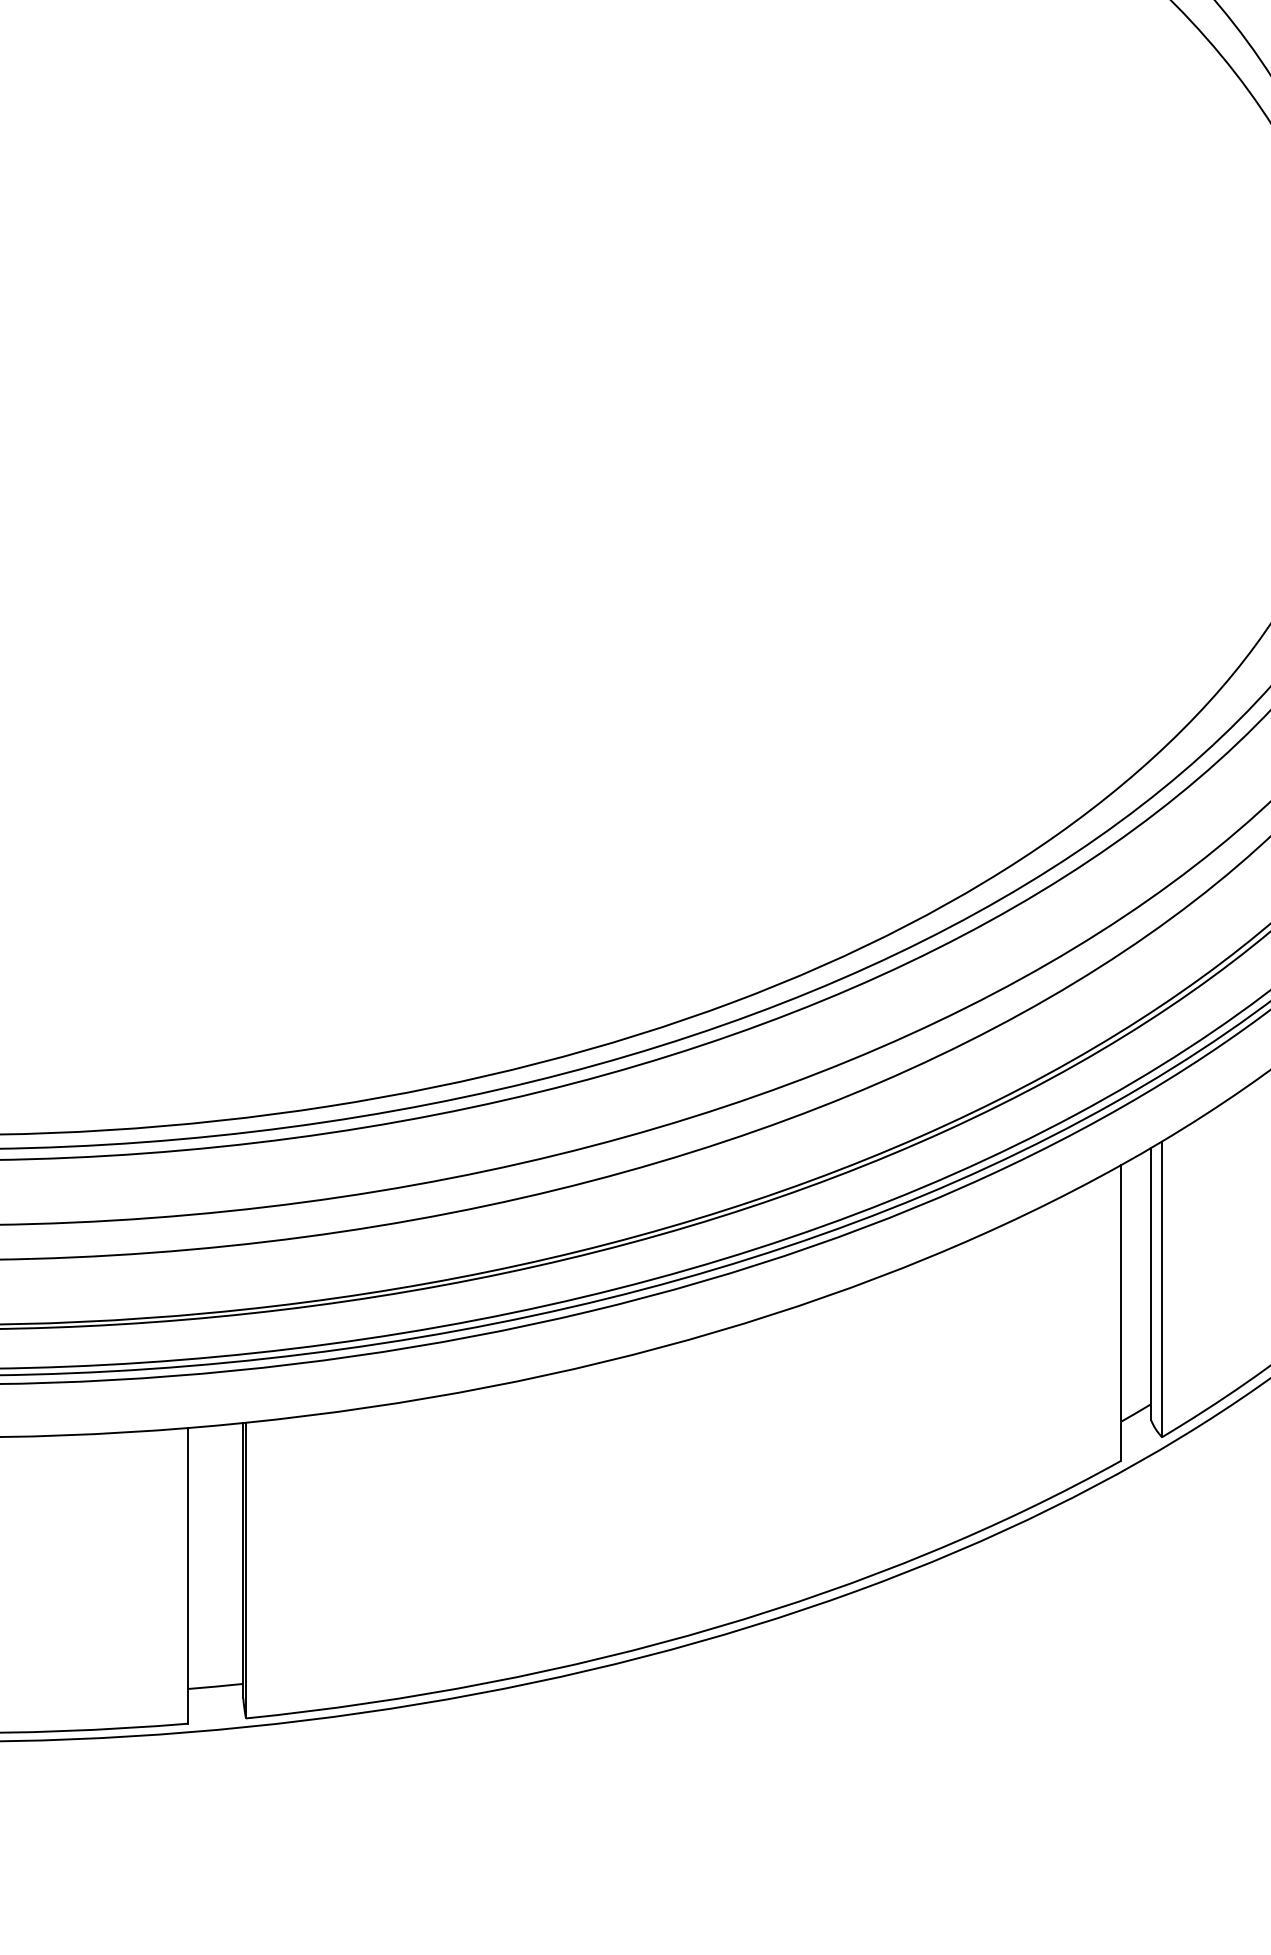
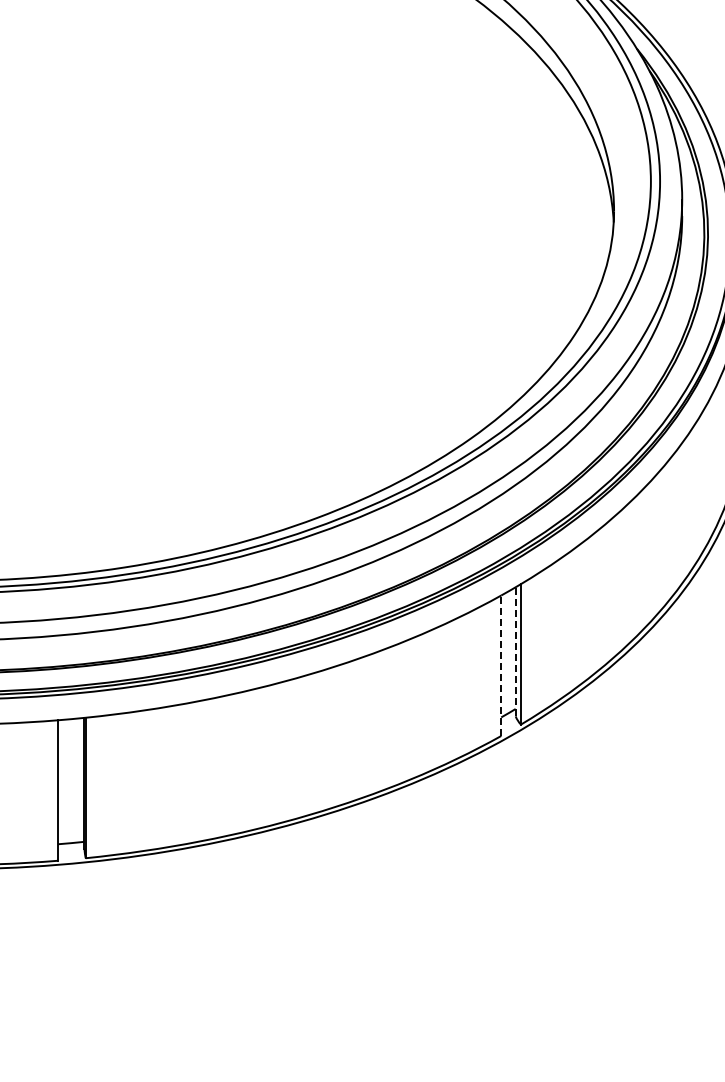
line: (1150, 1283) -> (515, 651), solid -> dashed
line: (1121, 1312) -> (501, 665), solid -> dashed

